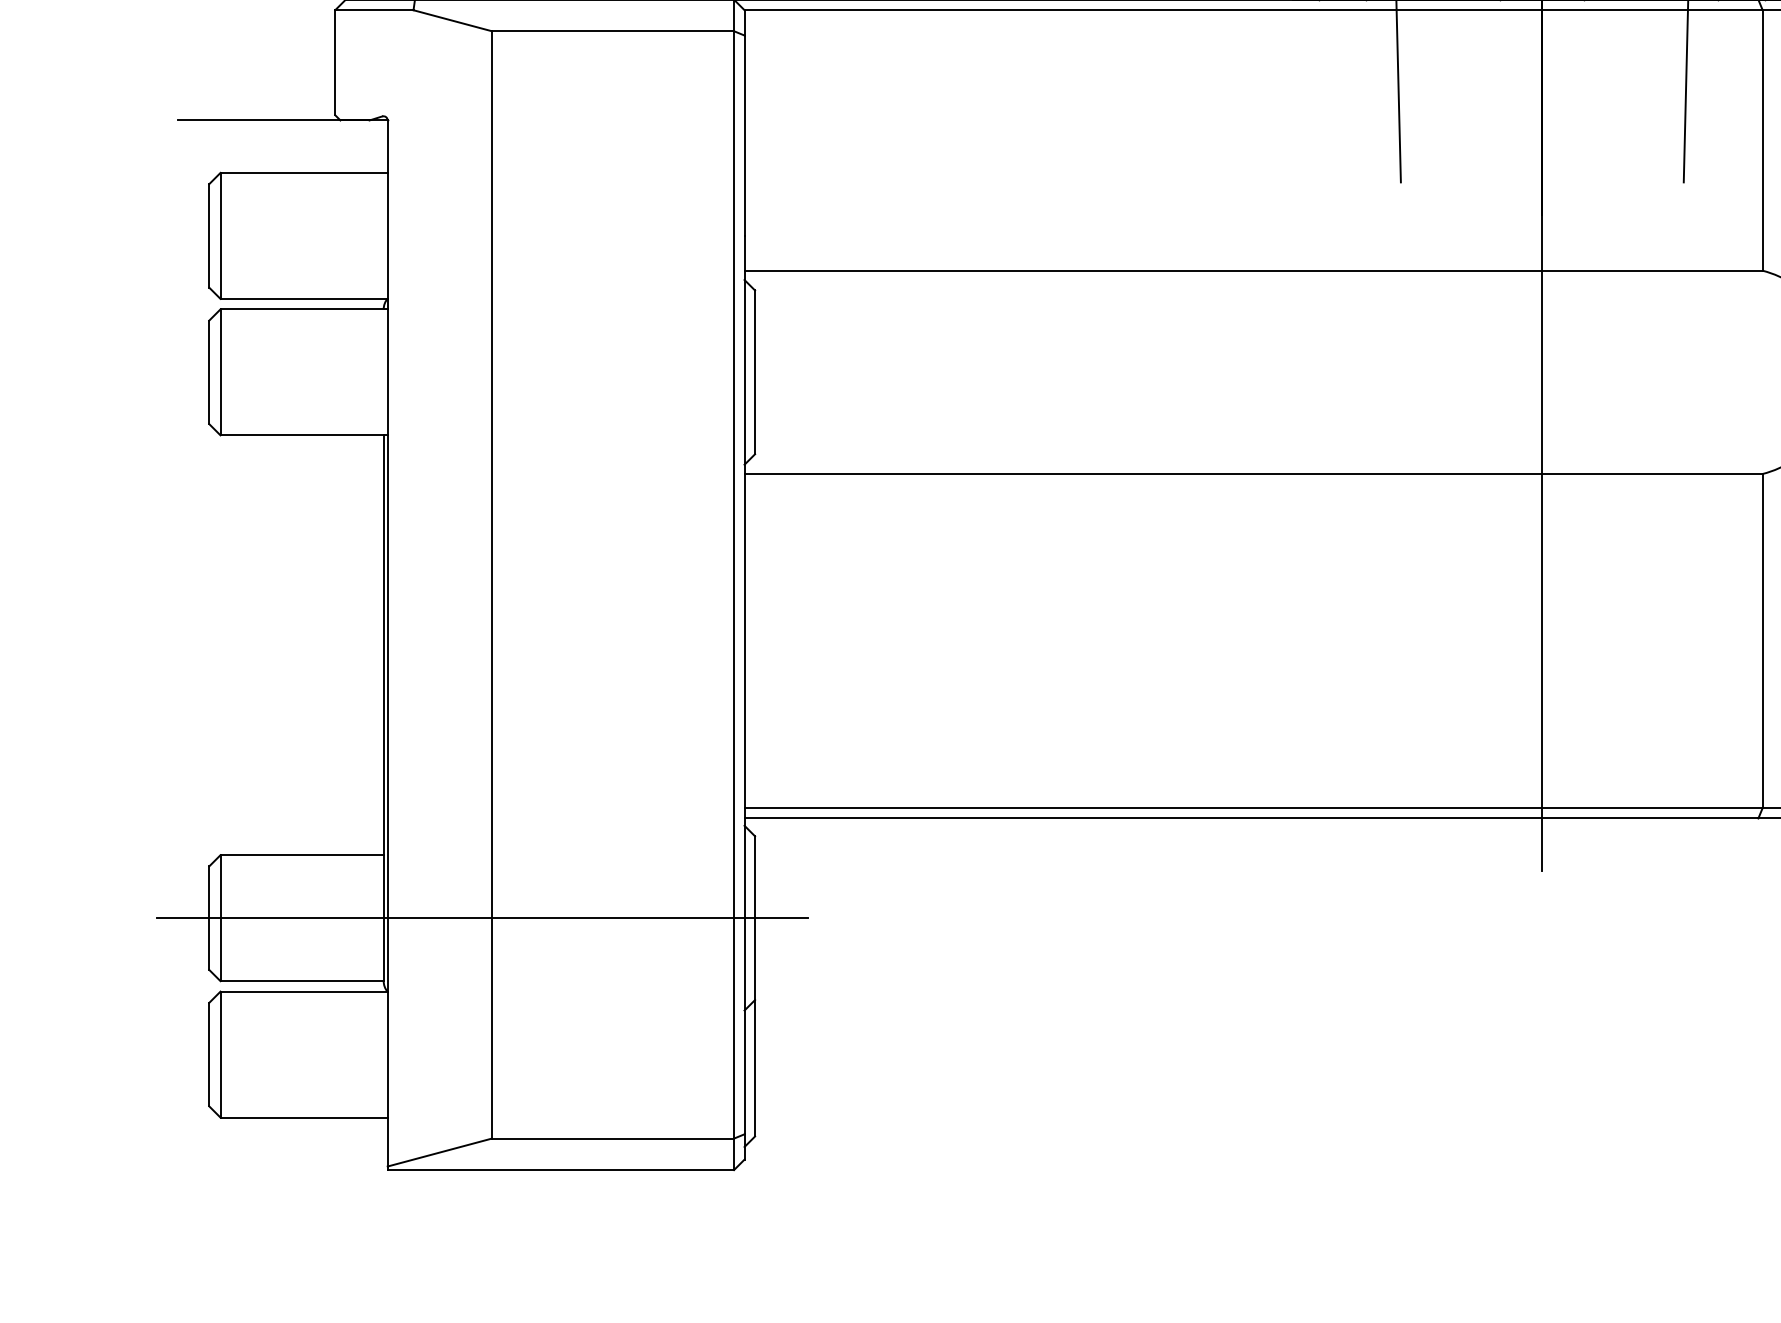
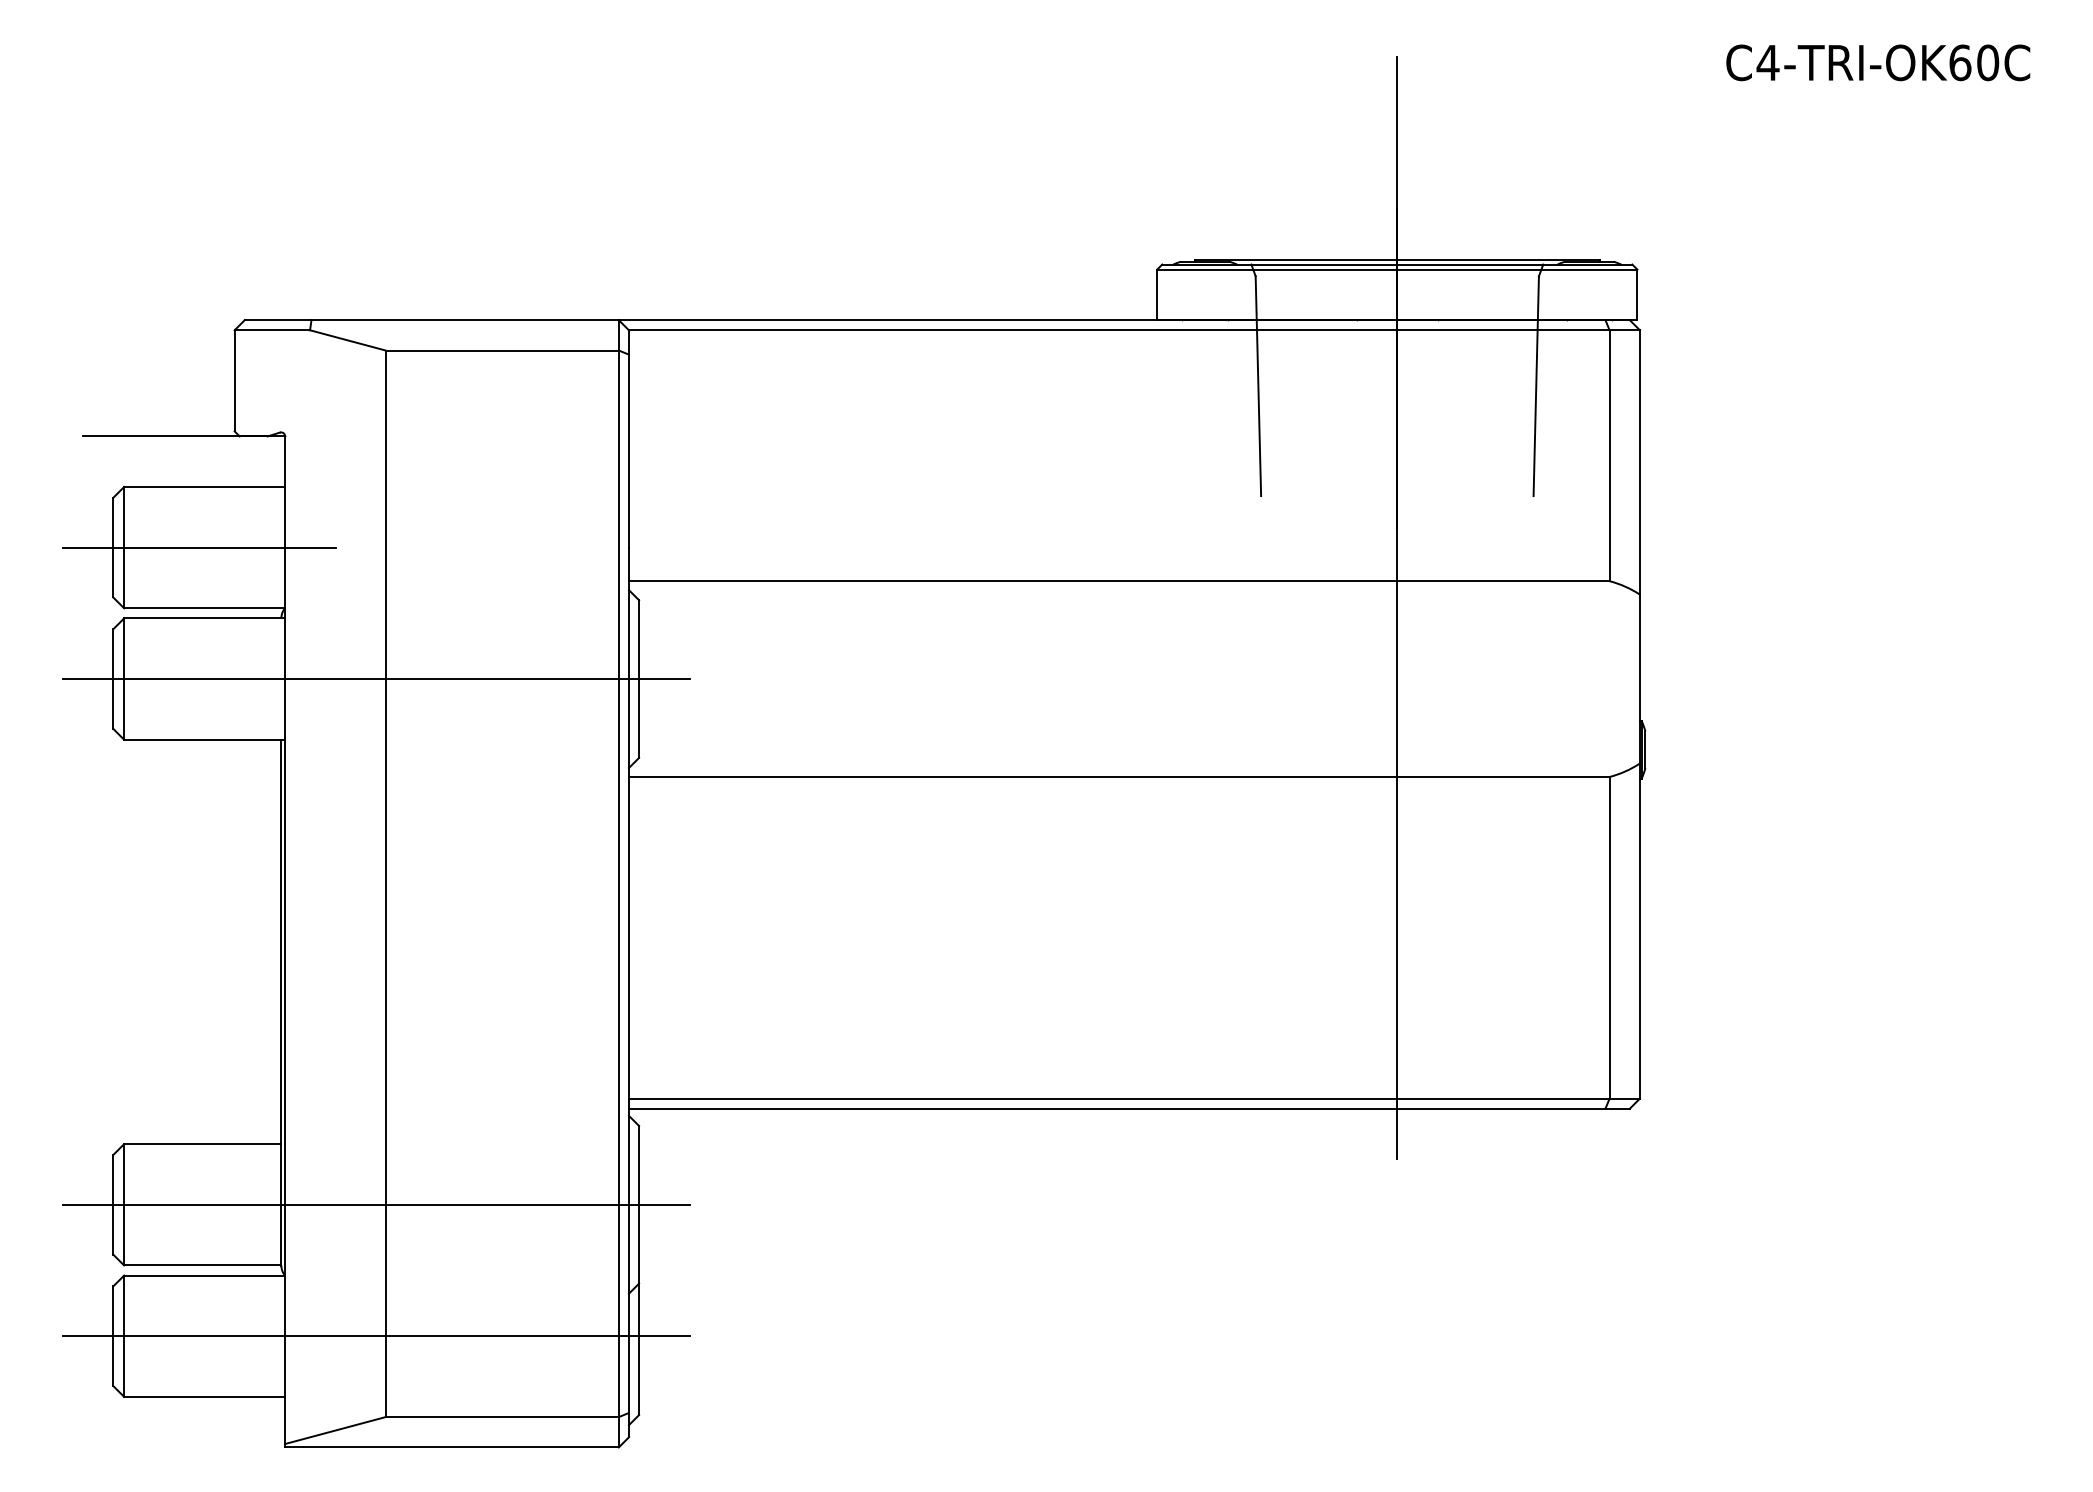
line: (297, 235) -> (198, 547), added
line: (481, 372) -> (375, 679), added
line: (481, 1054) -> (375, 1336), added

